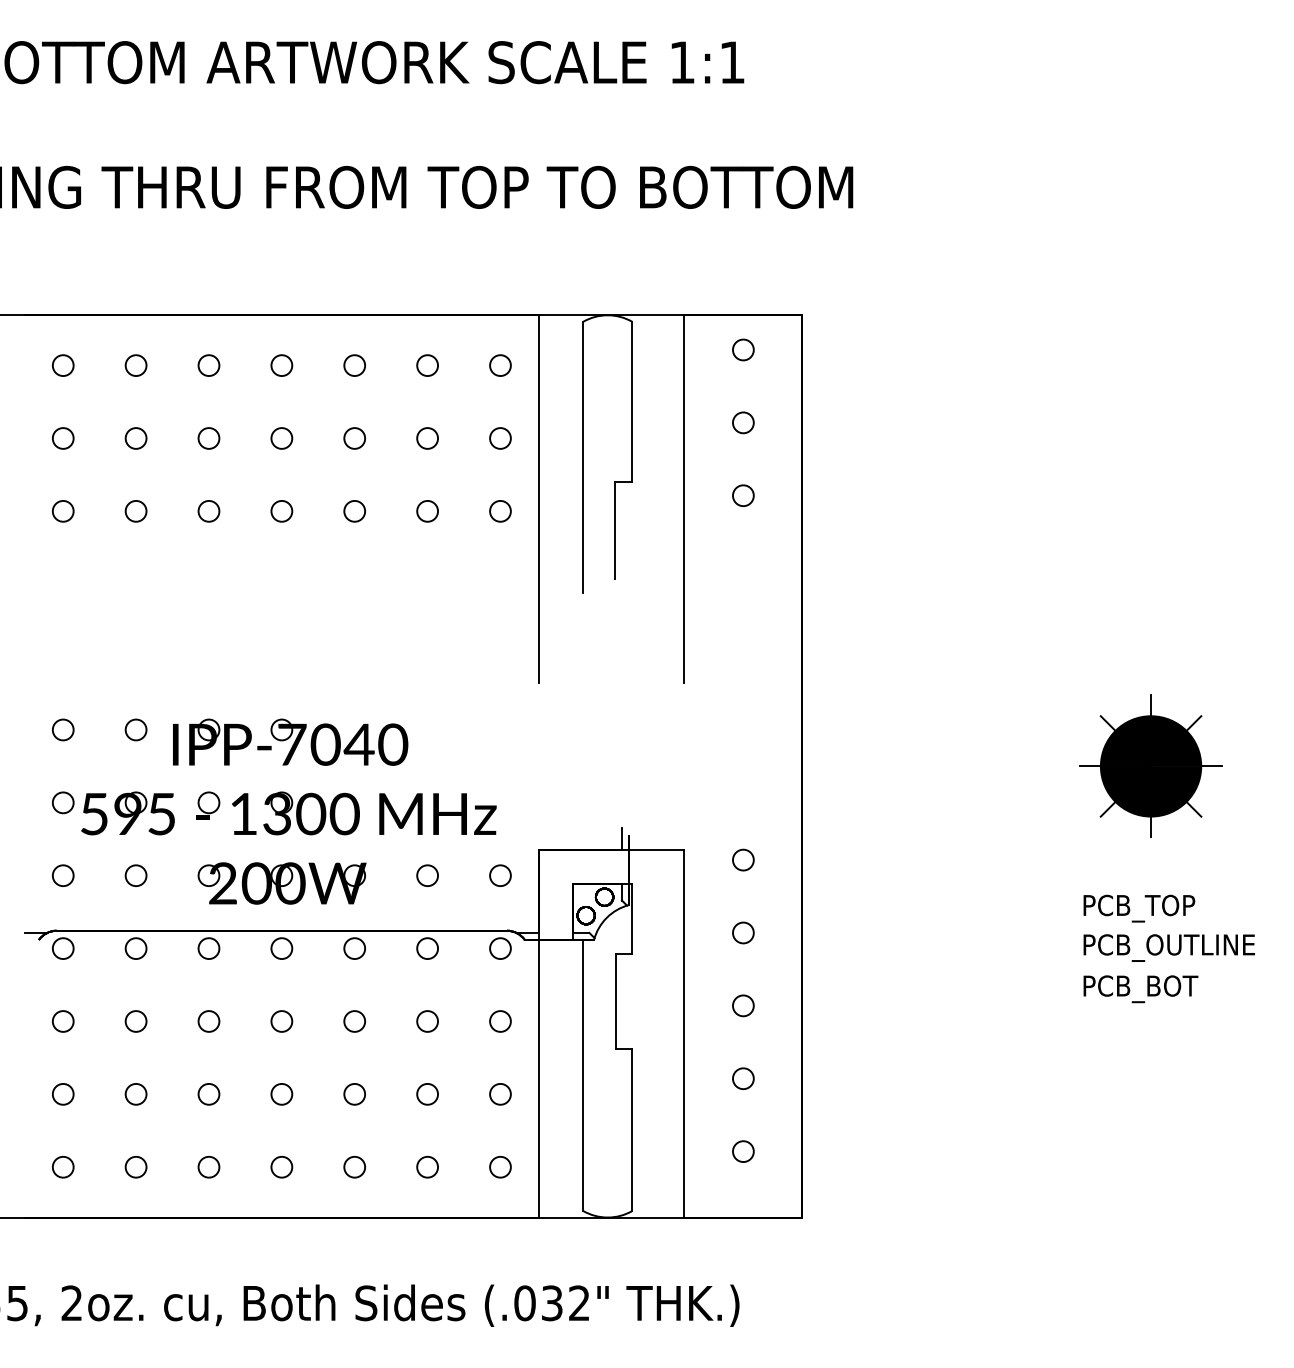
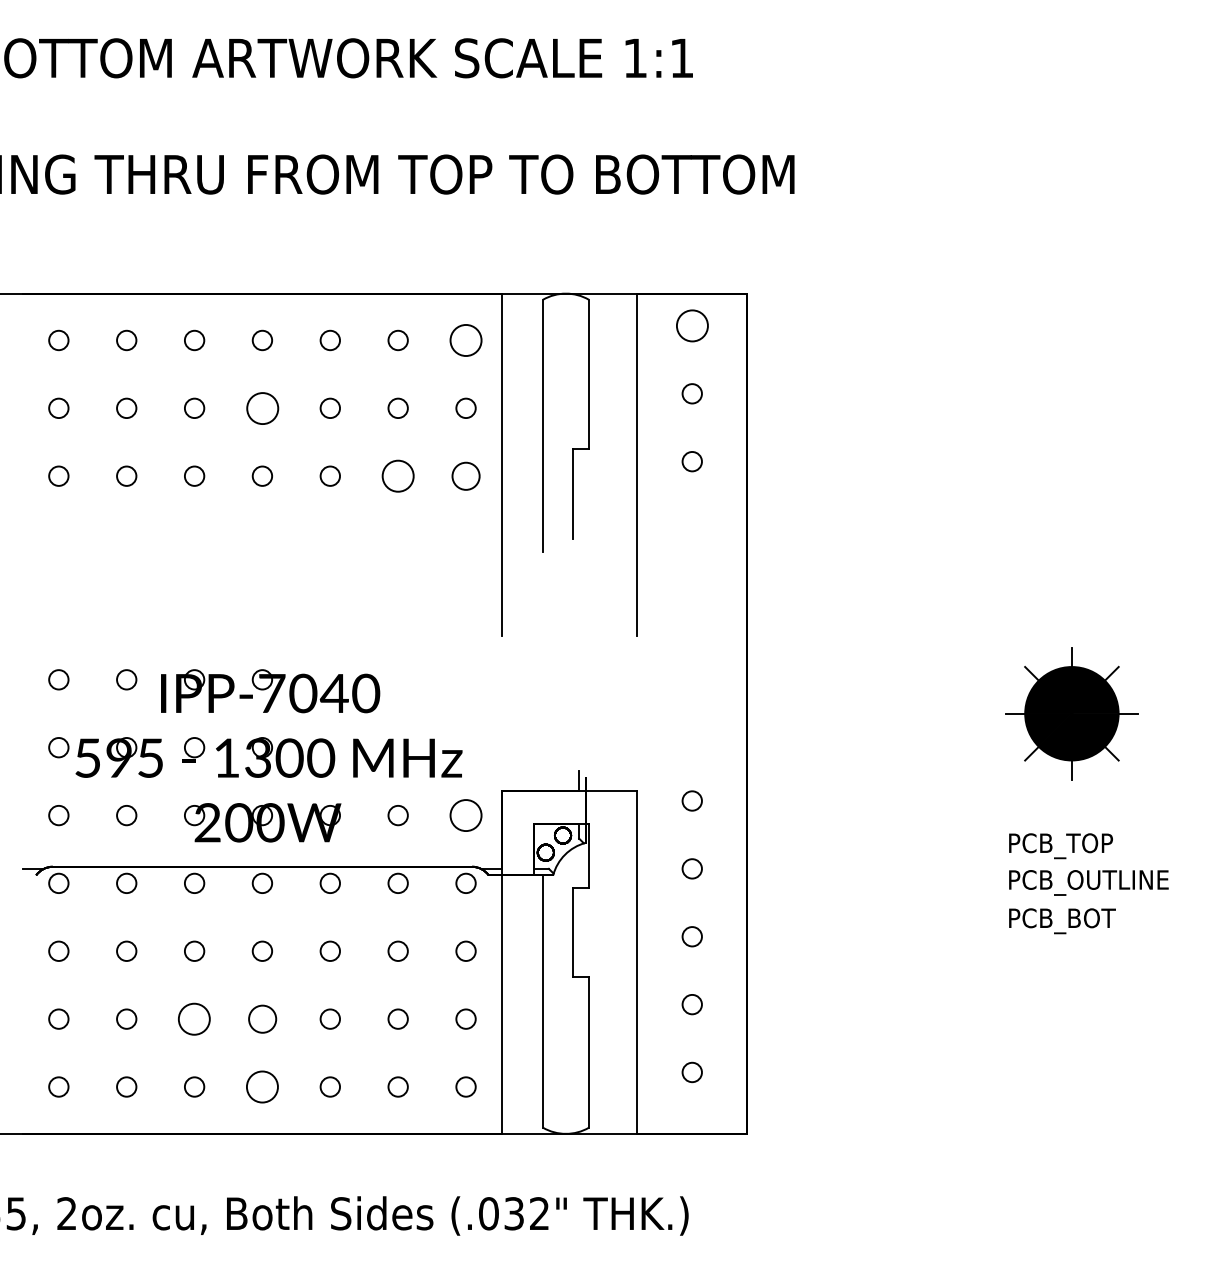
circle: (742, 349) -> (691, 325), size x1.6
circle: (499, 365) -> (465, 340), size x1.6
circle: (280, 437) -> (261, 407), size x1.6
circle: (426, 510) -> (397, 475), size x1.6
circle: (499, 510) -> (465, 475), size x1.4
circle: (499, 875) -> (465, 815), size x1.6
circle: (208, 1093) -> (194, 1018), size x1.6
circle: (280, 1093) -> (261, 1018), size x1.4
circle: (281, 1166) -> (262, 1086), size x1.6

